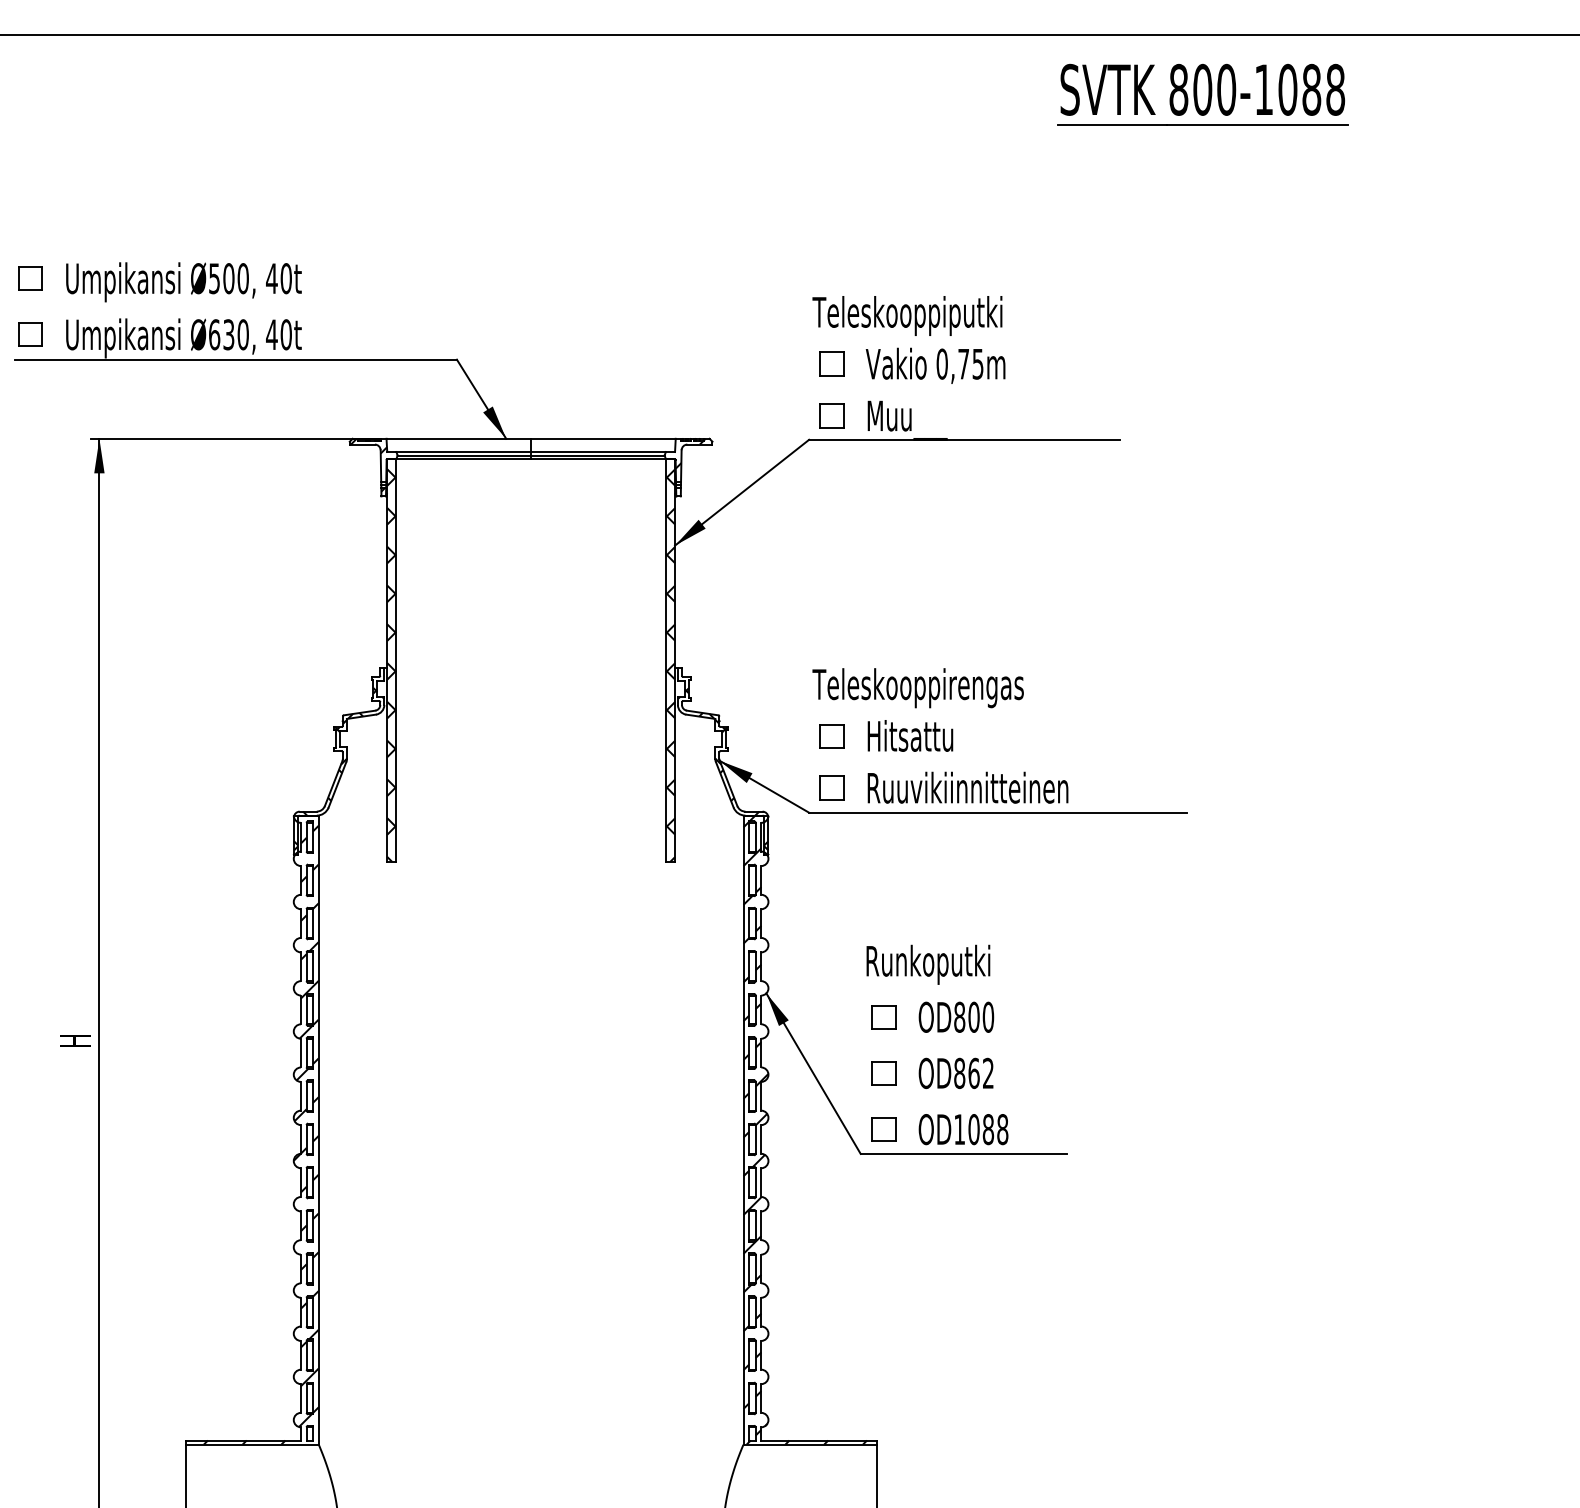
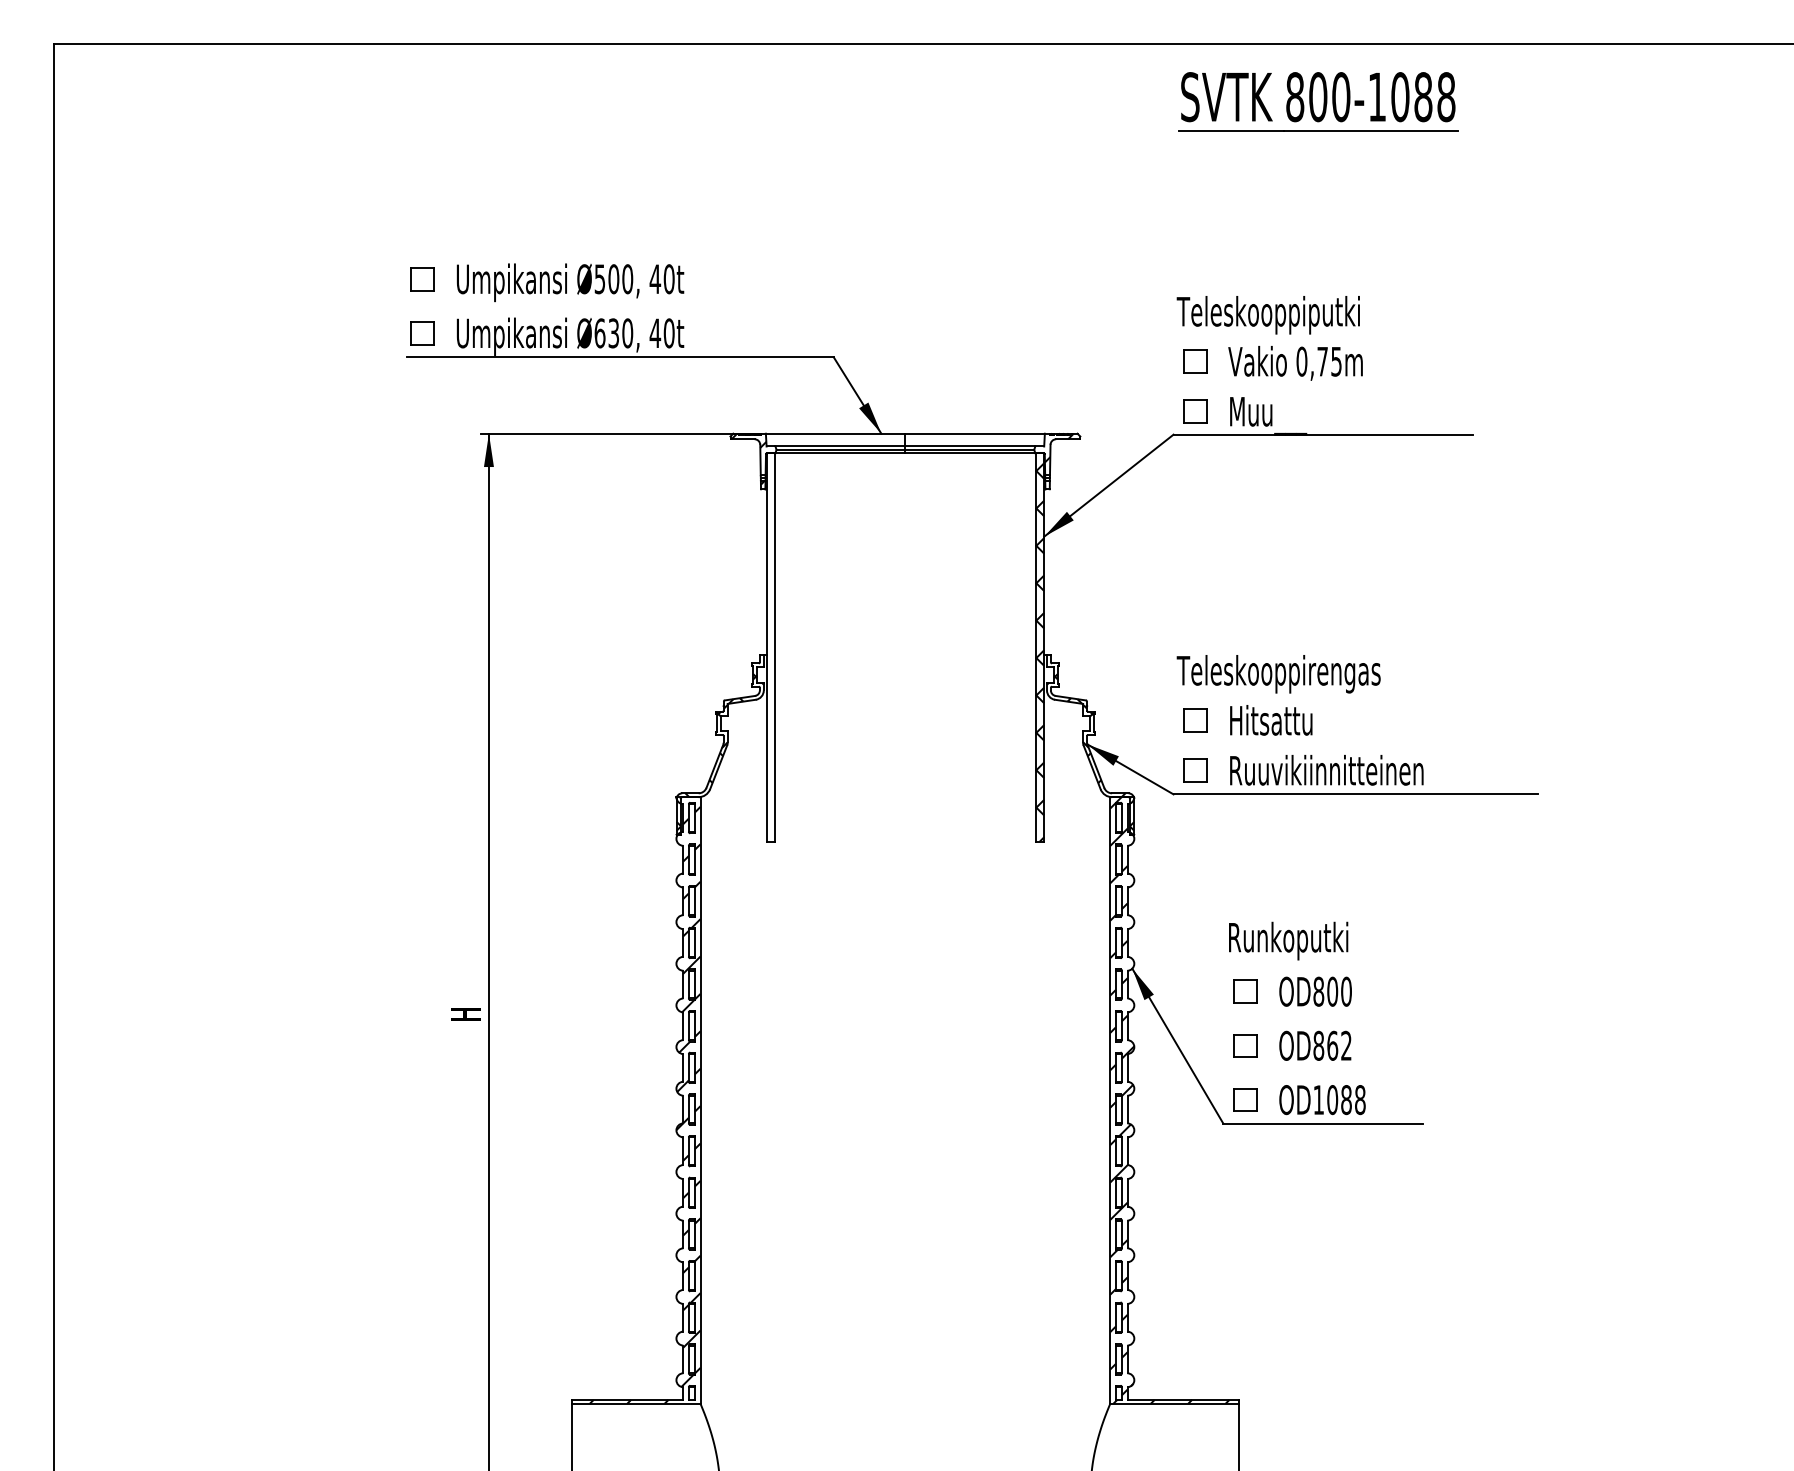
part: (1203, 94) -> (1318, 101), moved
hatch: (391, 665) -> (770, 652), removed

